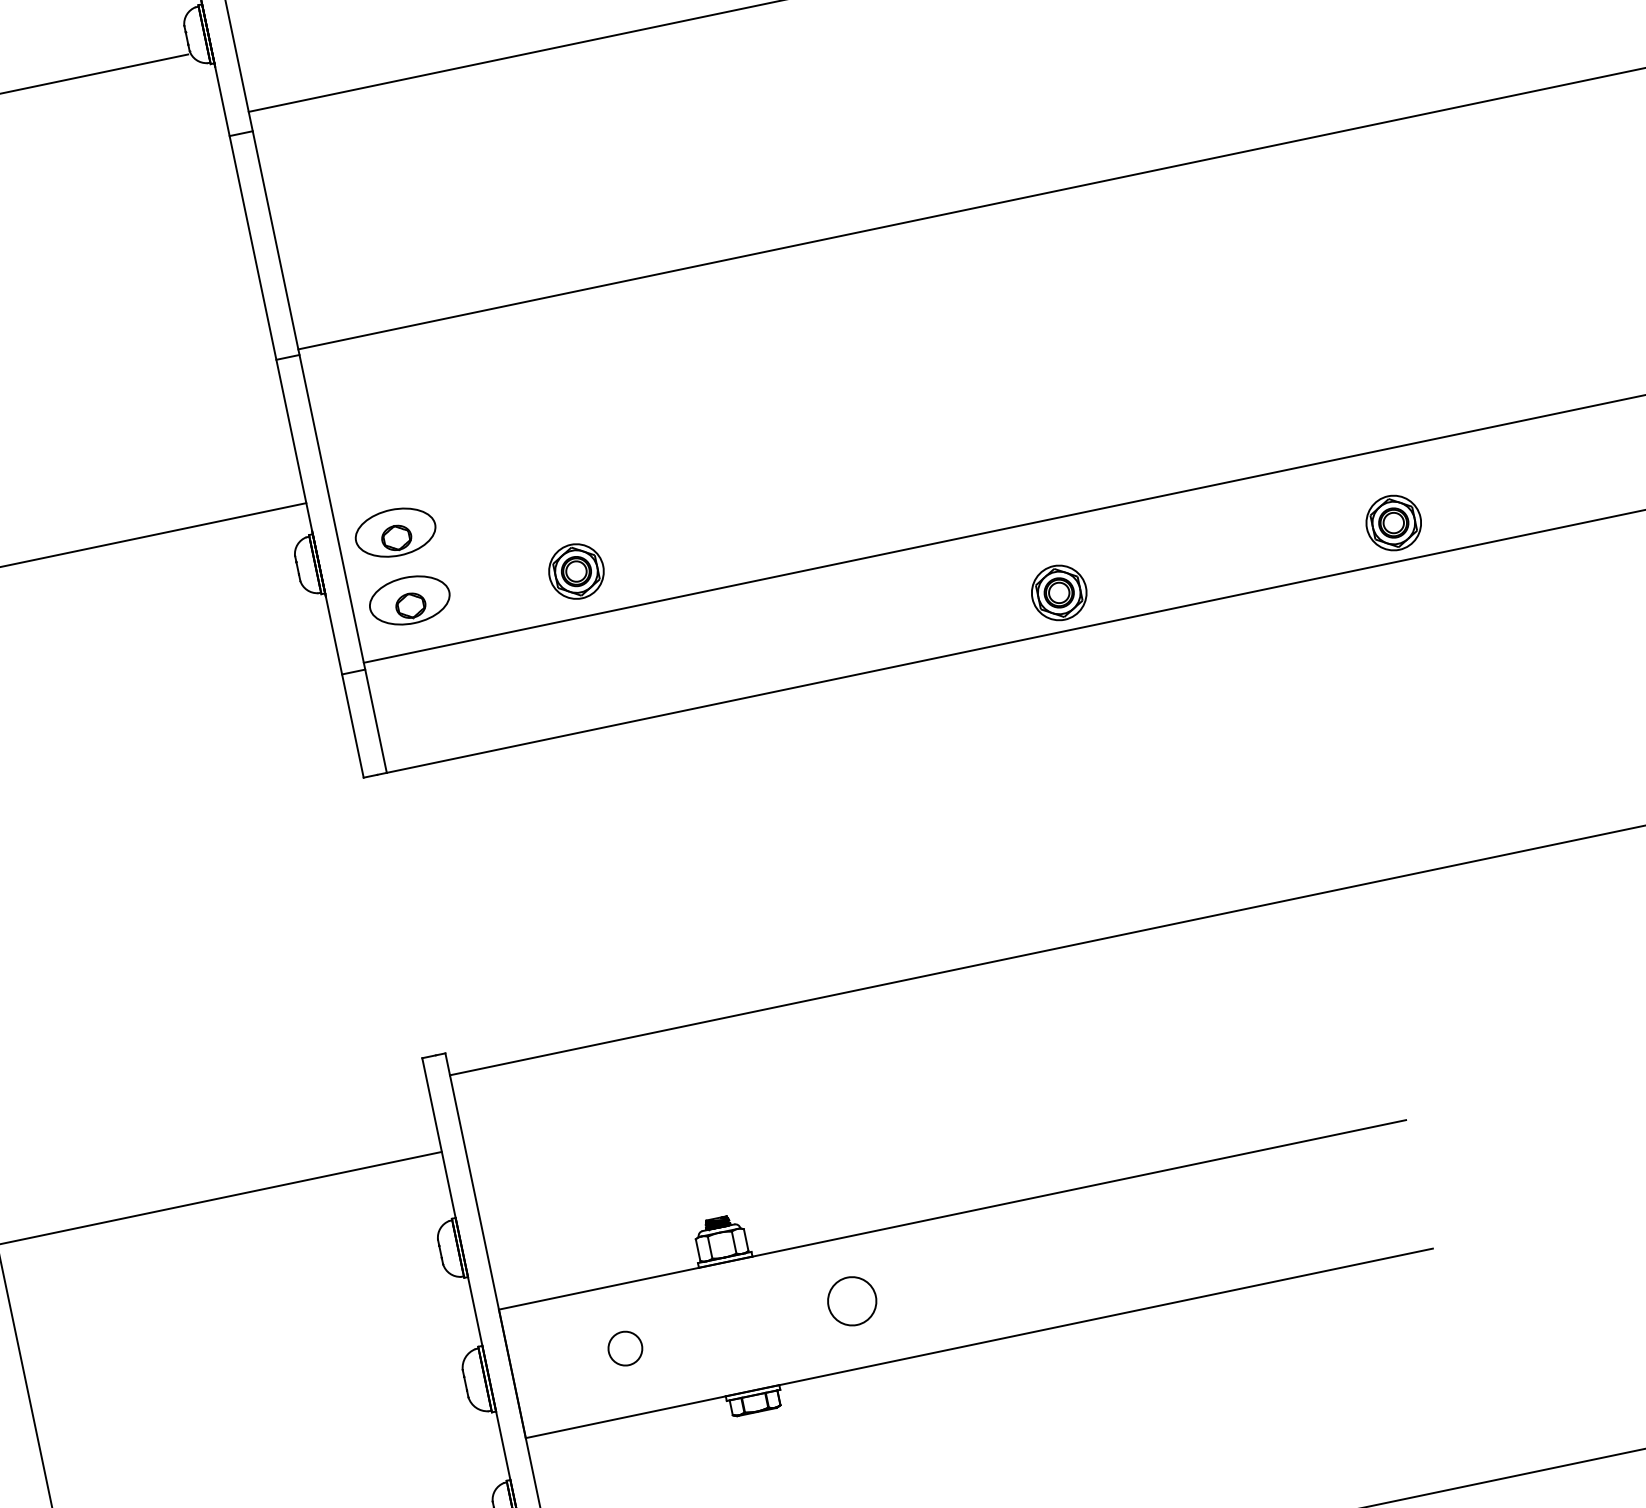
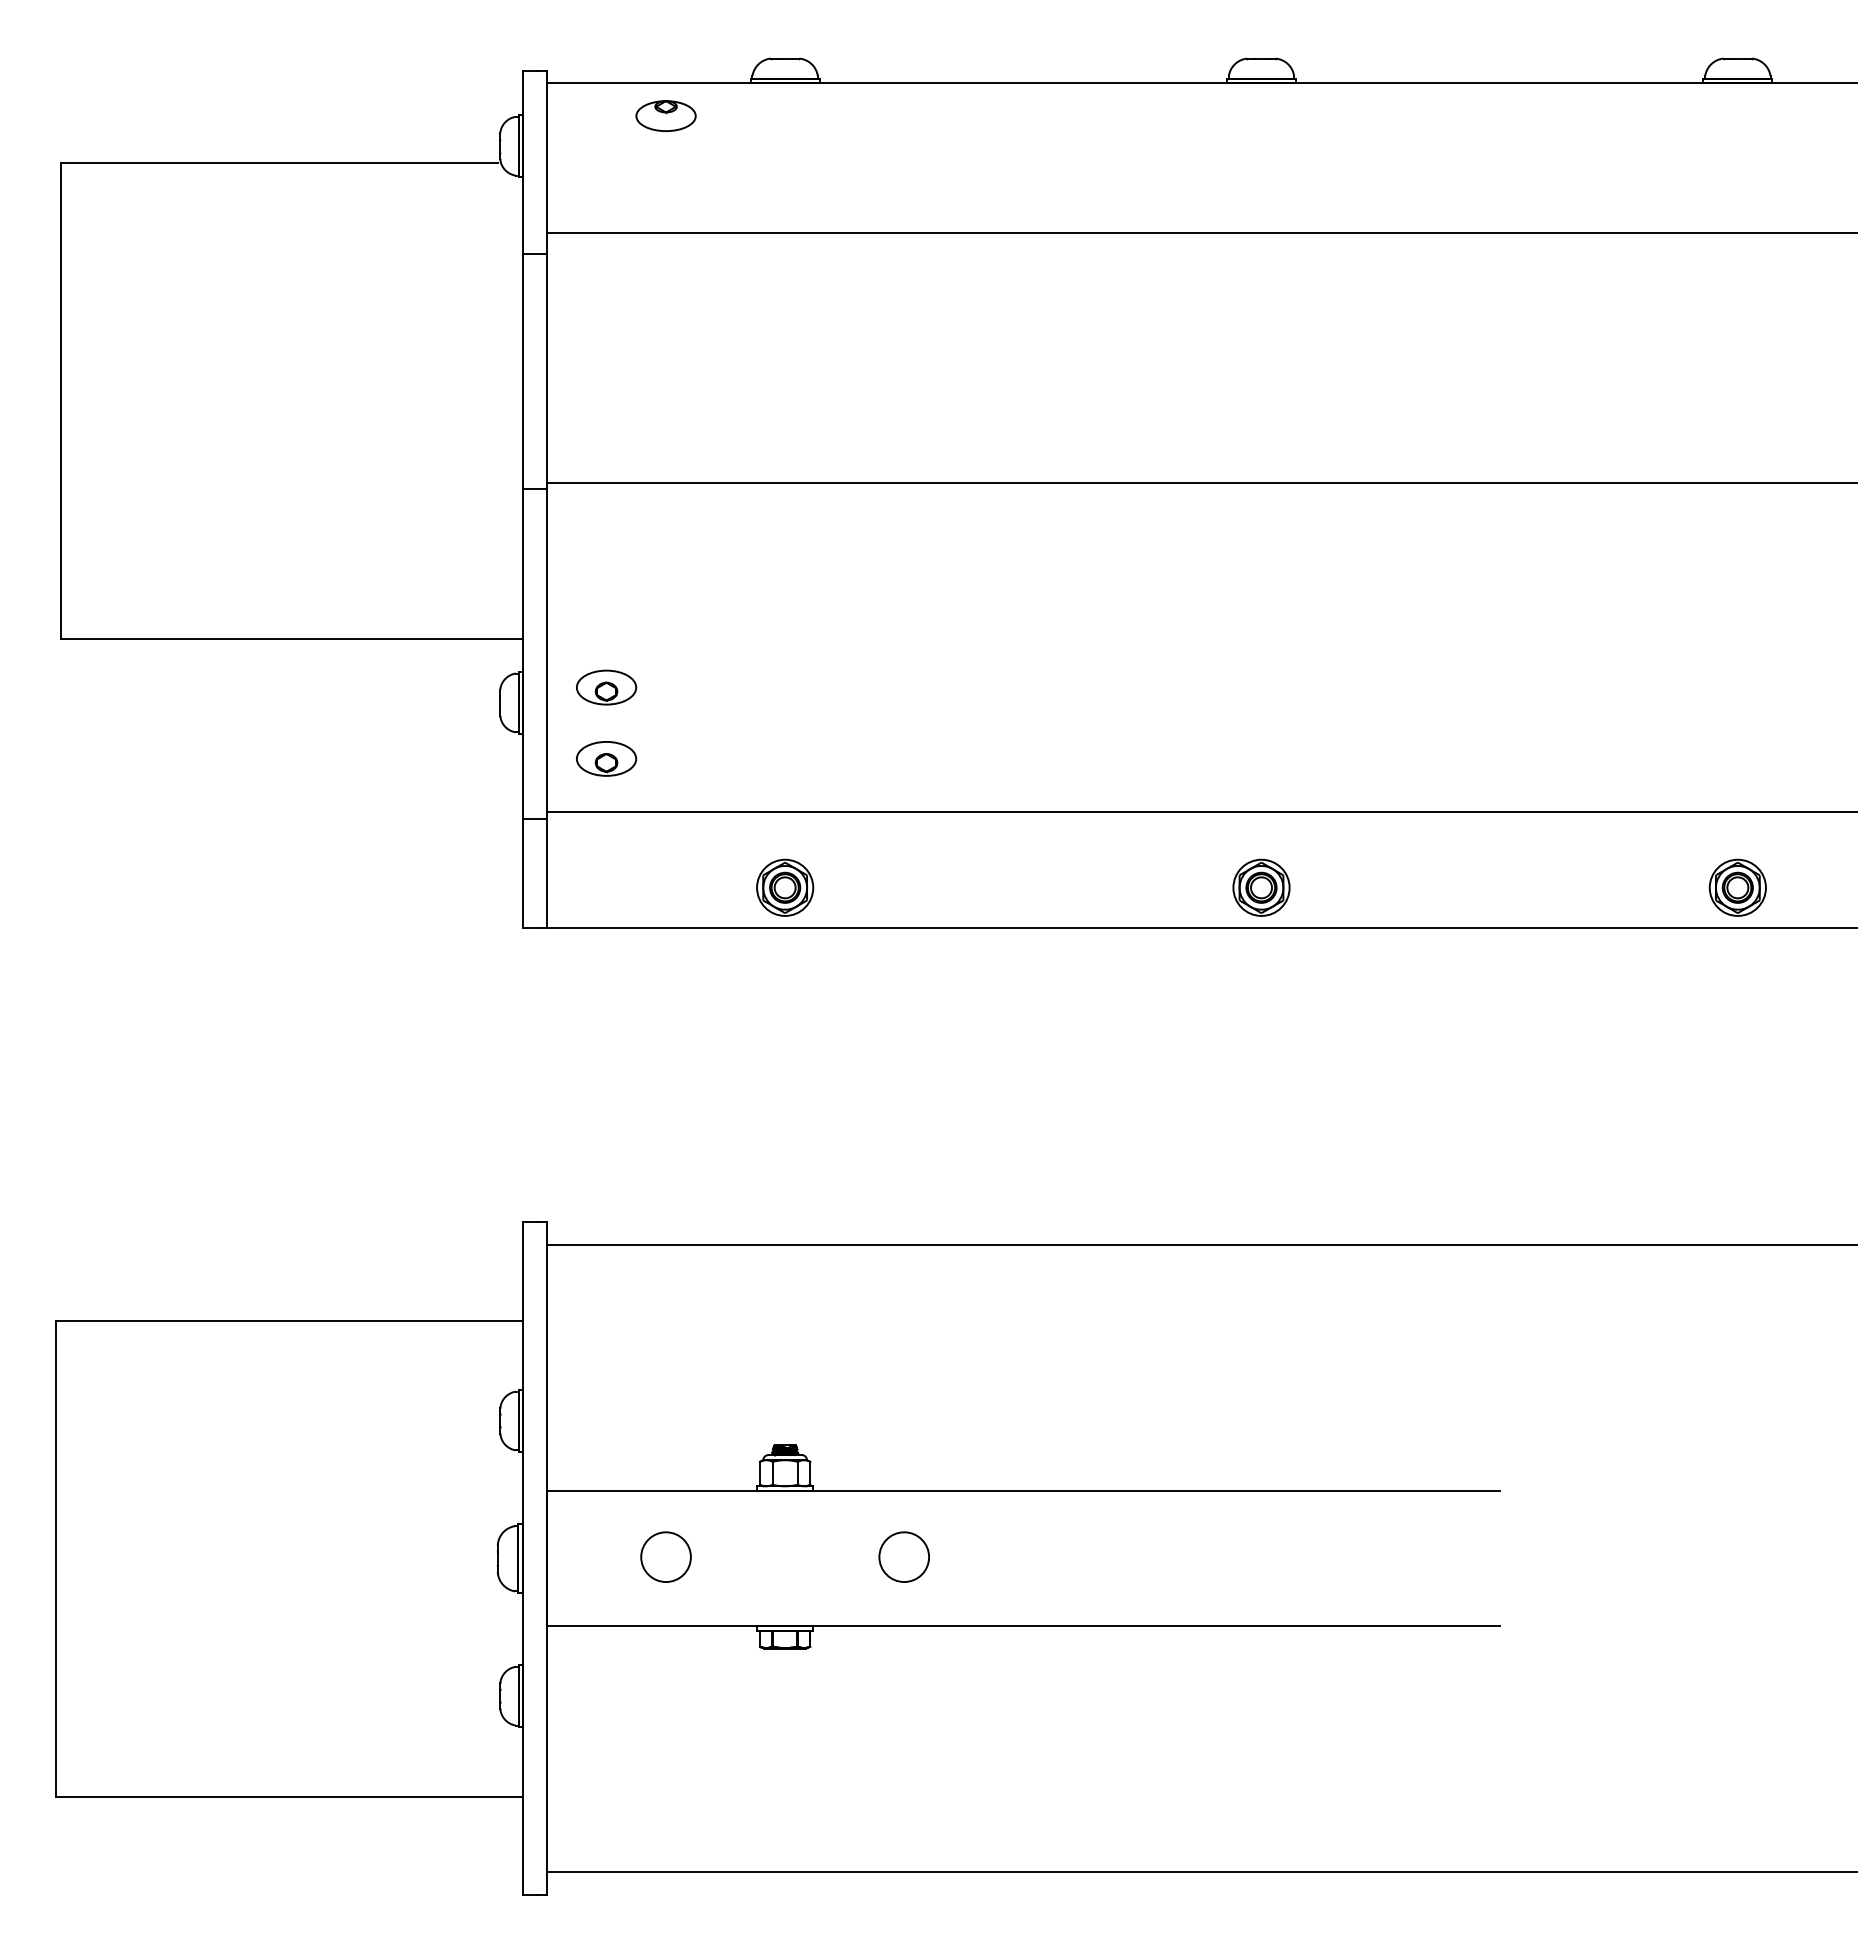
part: (1393, 522) -> (1737, 887), moved
part: (395, 532) -> (606, 687), size x0.71
part: (576, 571) -> (785, 887), moved
part: (409, 600) -> (606, 758), size x0.71
circle: (624, 1348) -> (665, 1556), size x1.43

